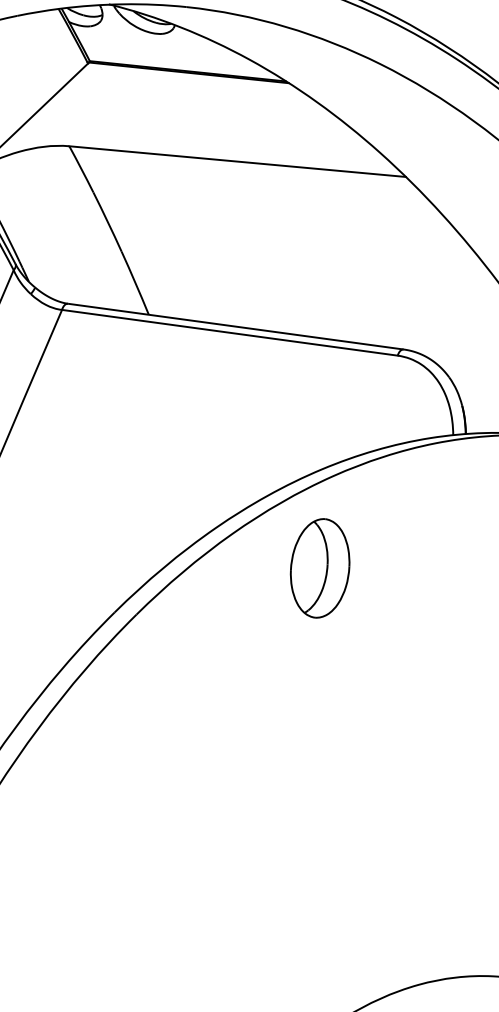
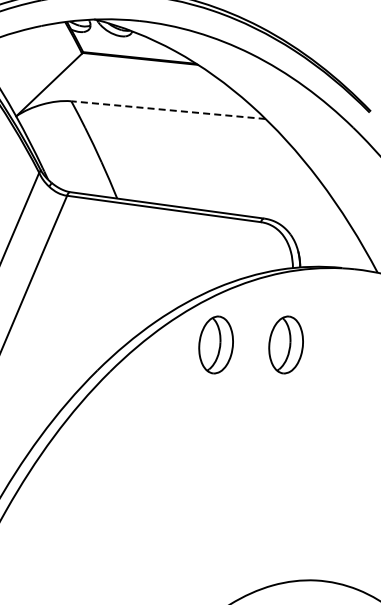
line: (237, 162) -> (168, 110), solid -> dashed
part: (440, 567) -> (285, 344), added

